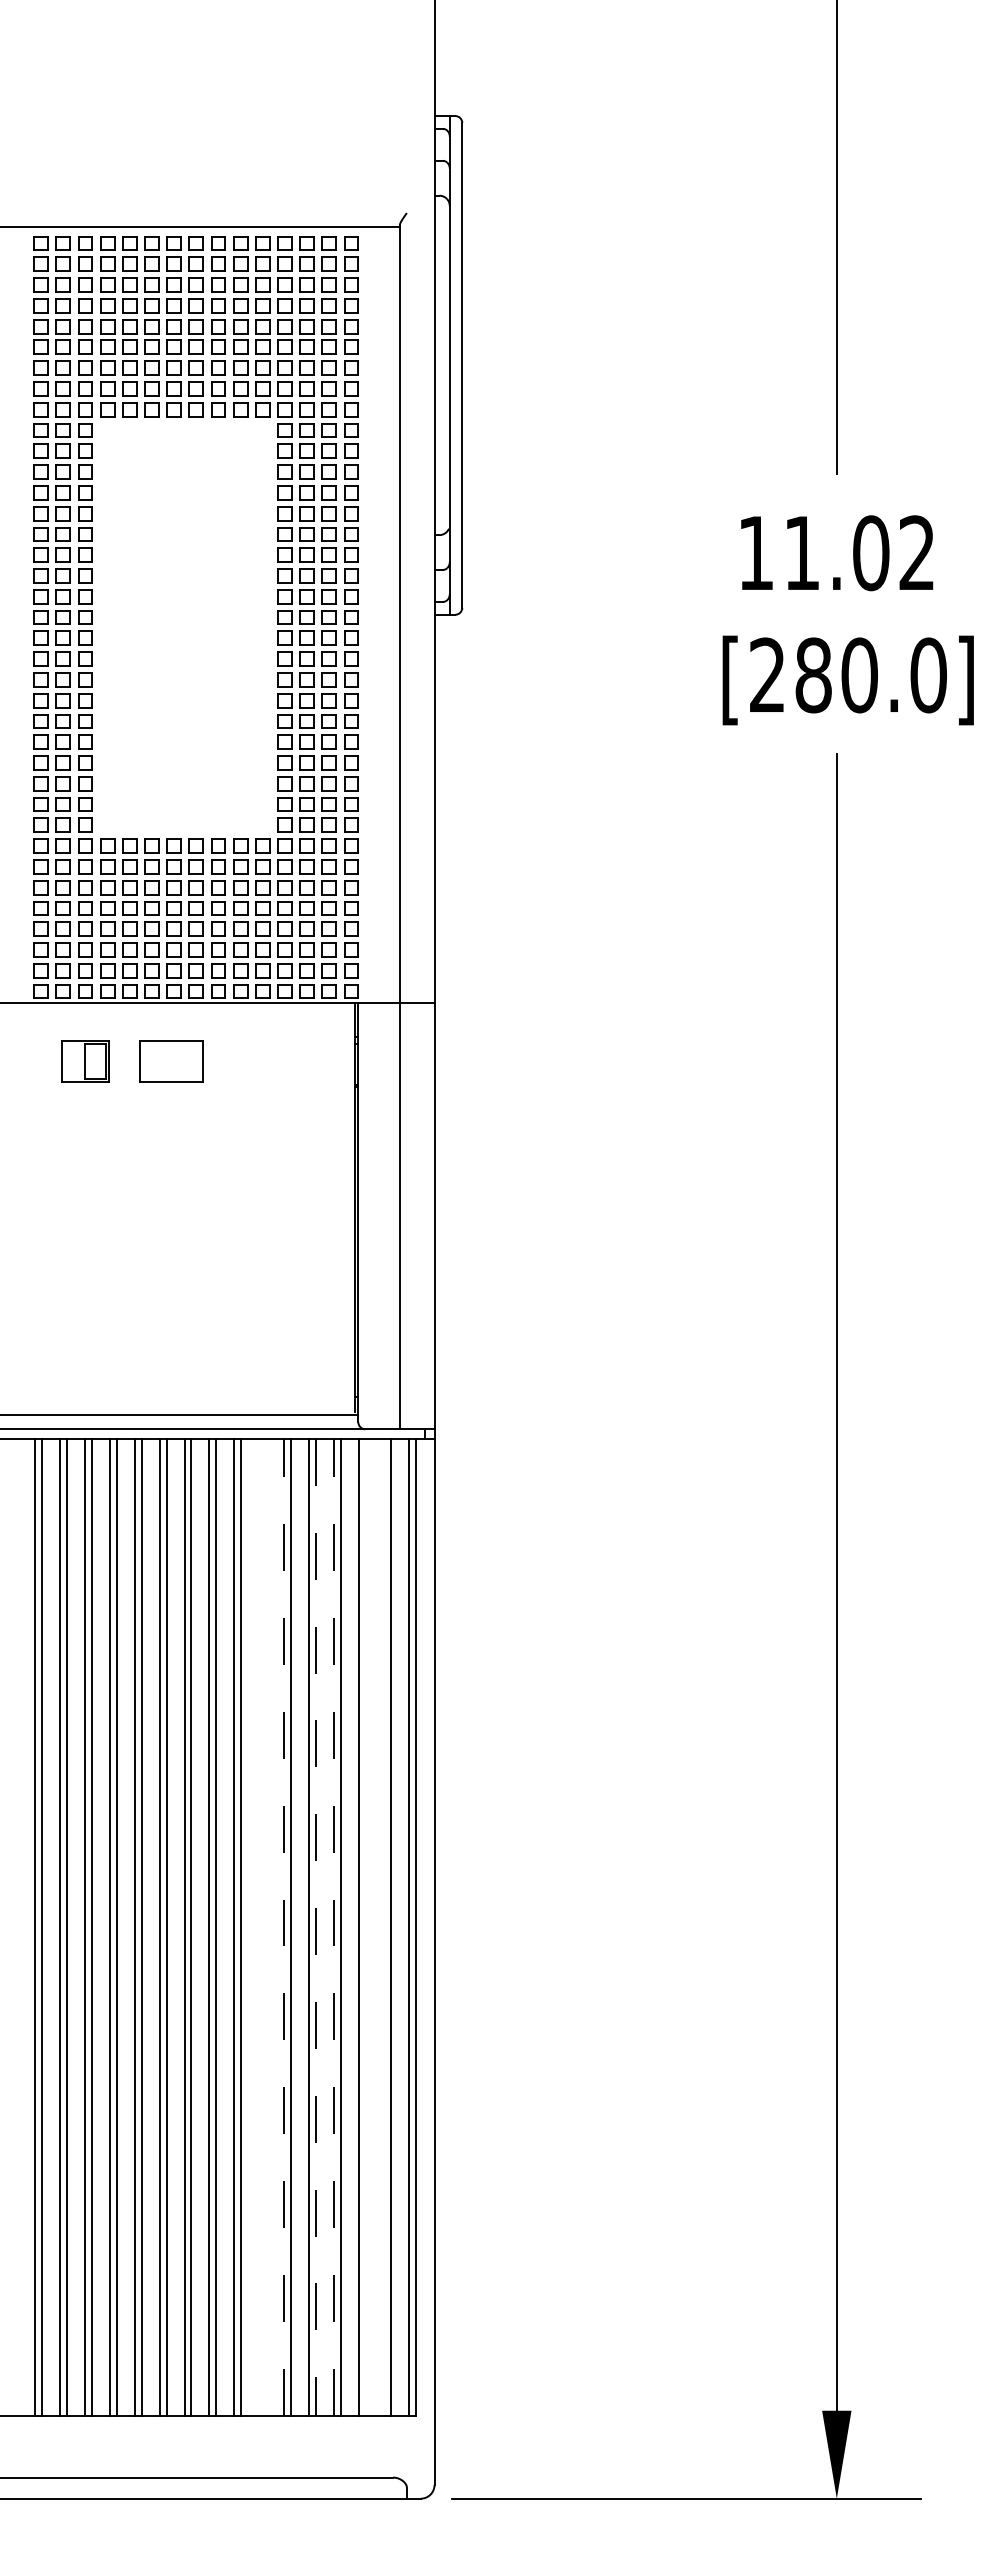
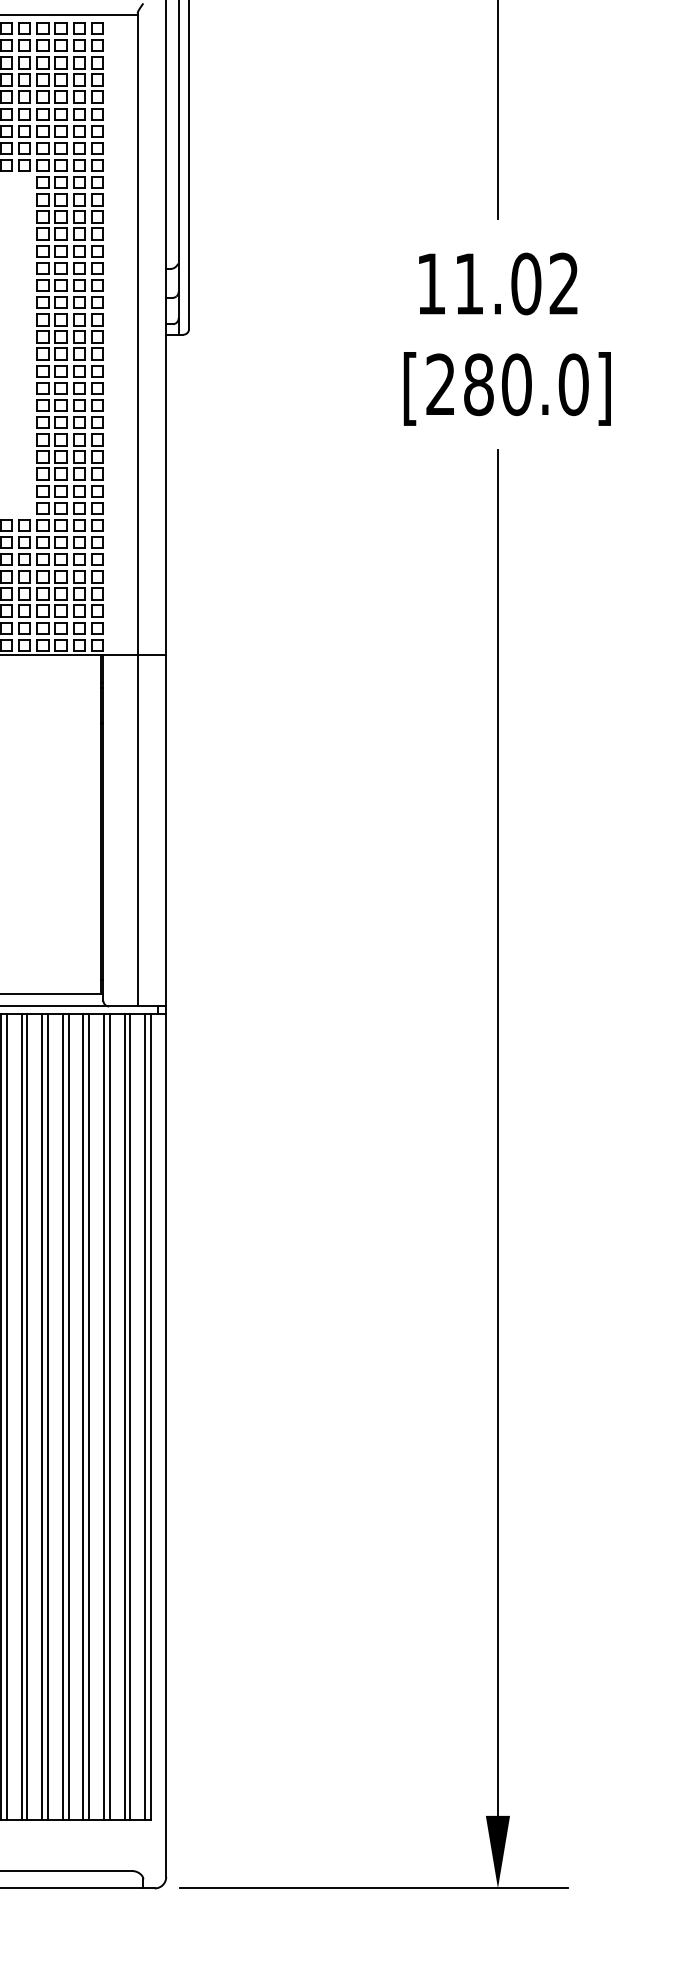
line: (284, 1926) -> (42, 1416), dashed -> solid
line: (334, 1926) -> (83, 1416), dashed -> solid
line: (259, 1927) -> (21, 1417), added
line: (266, 1927) -> (27, 1417), added
line: (316, 1927) -> (68, 1417), dashed -> solid
line: (366, 1927) -> (110, 1417), added
line: (384, 1927) -> (124, 1417), added

